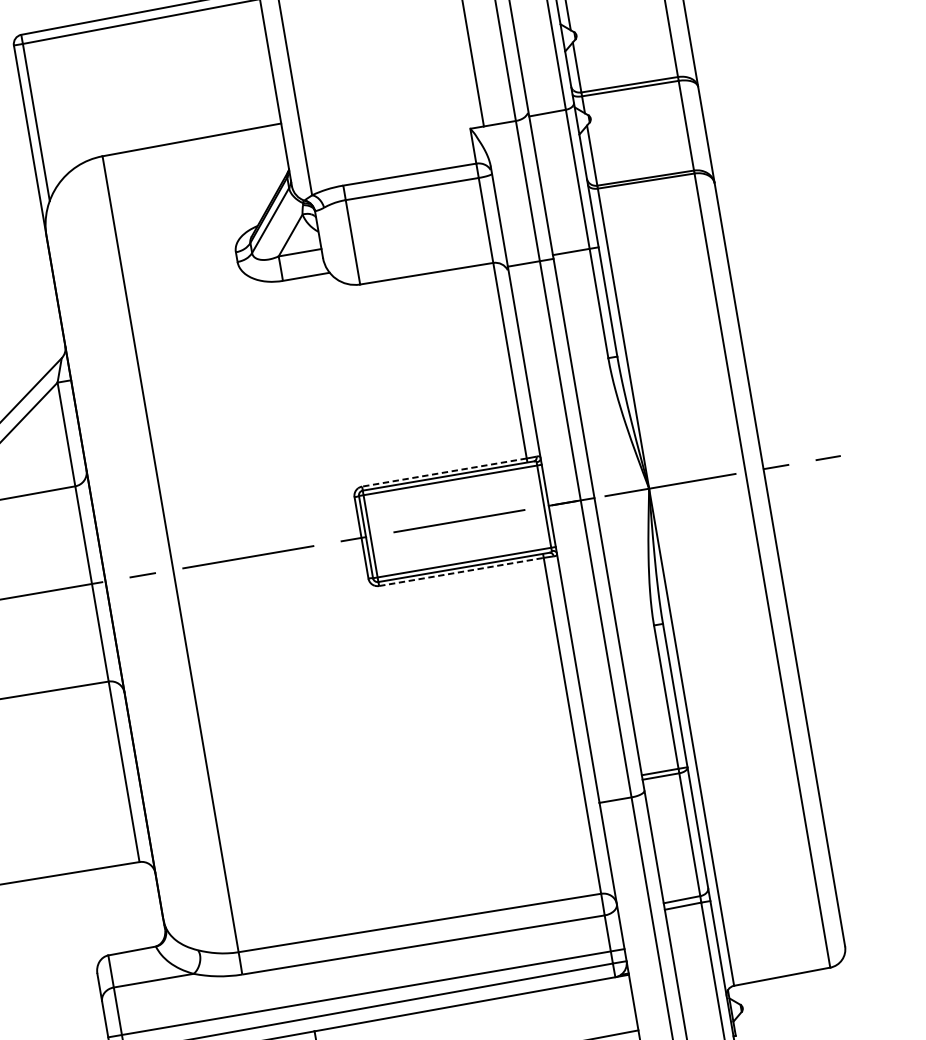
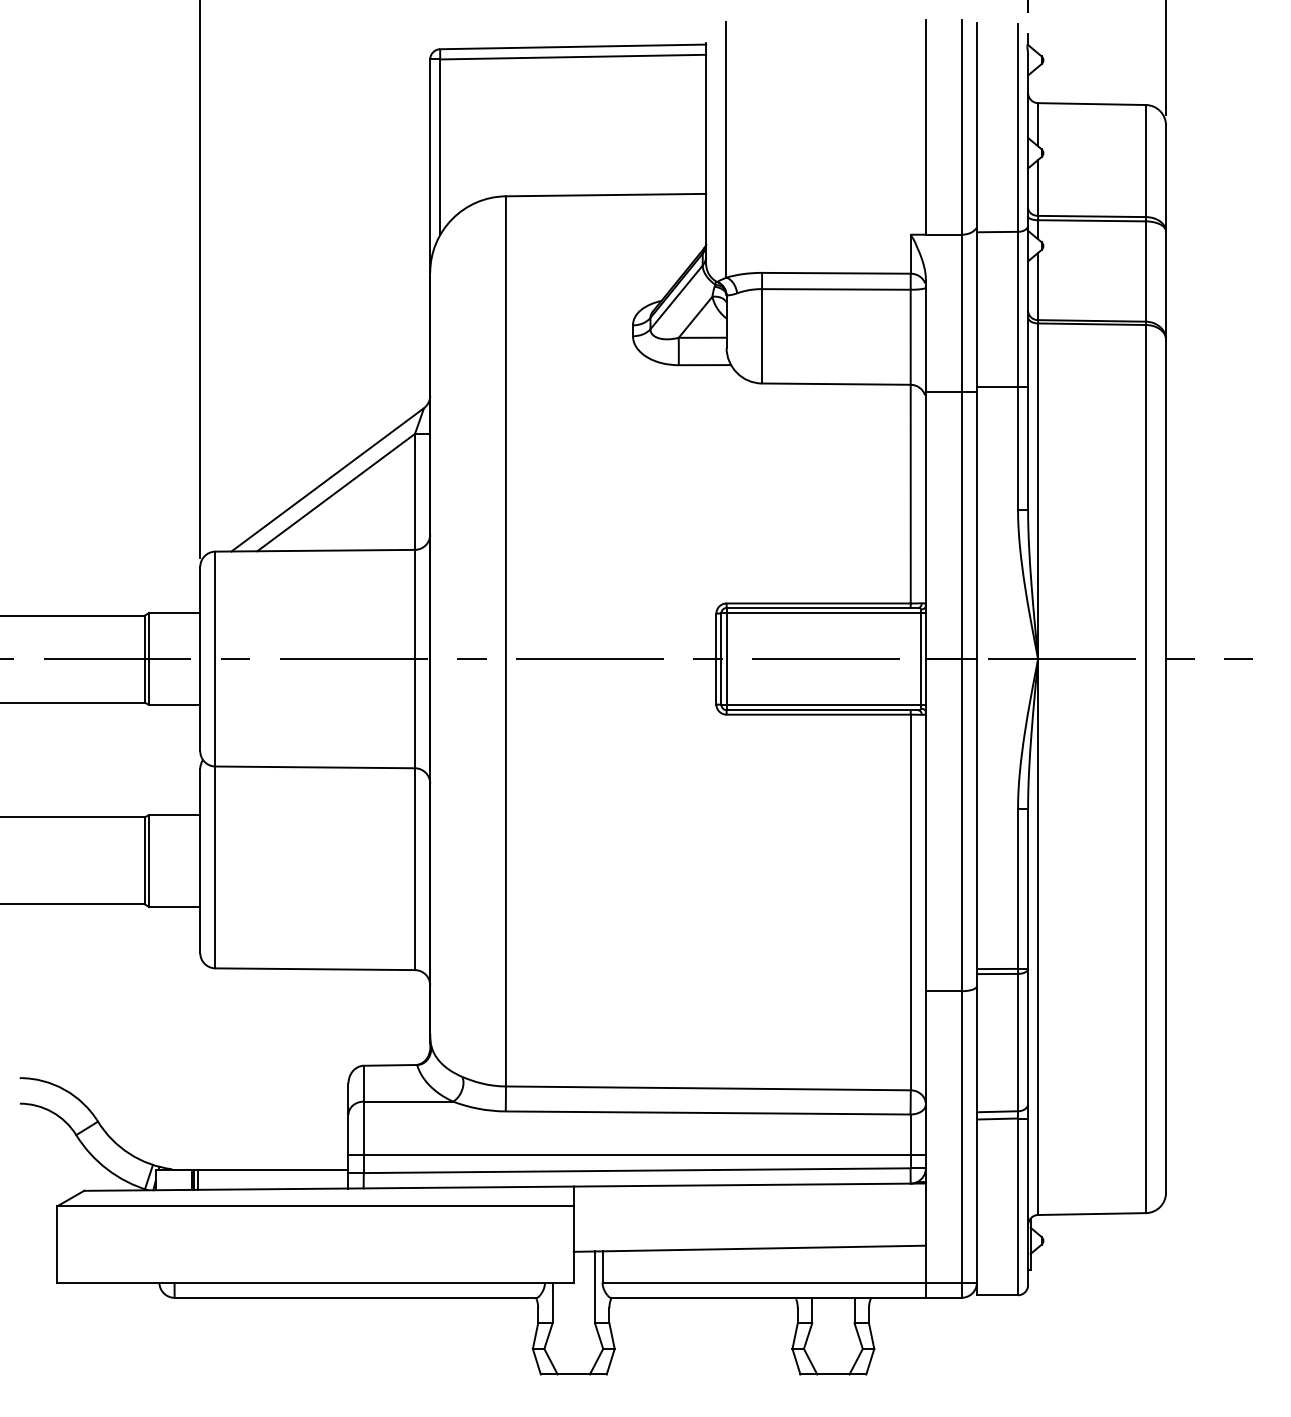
line: (444, 472) -> (818, 603), dashed -> solid
line: (462, 571) -> (819, 714), dashed -> solid

